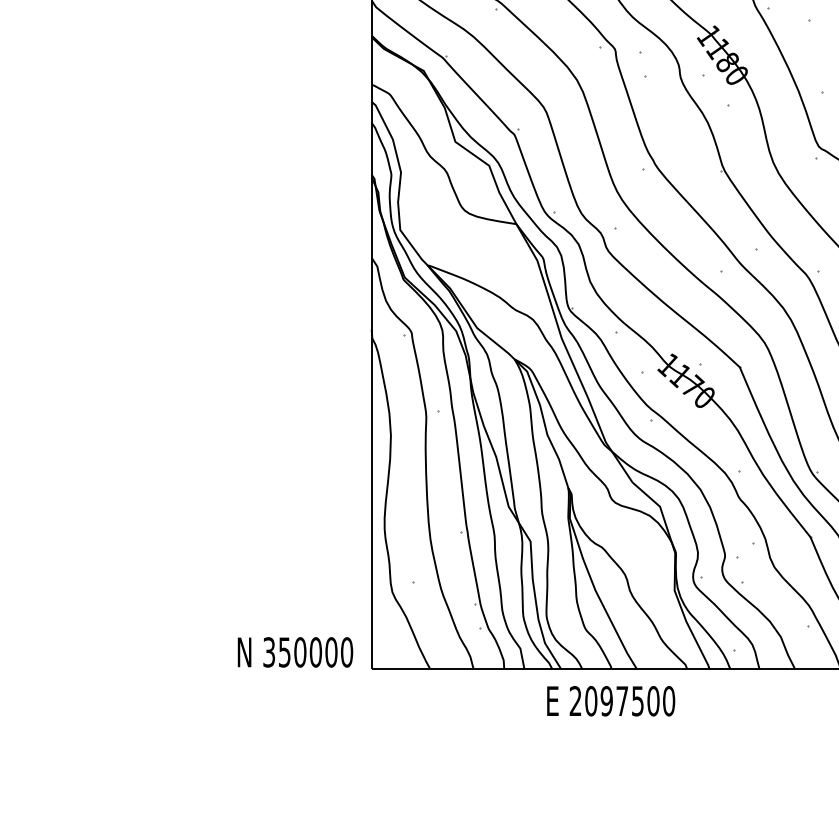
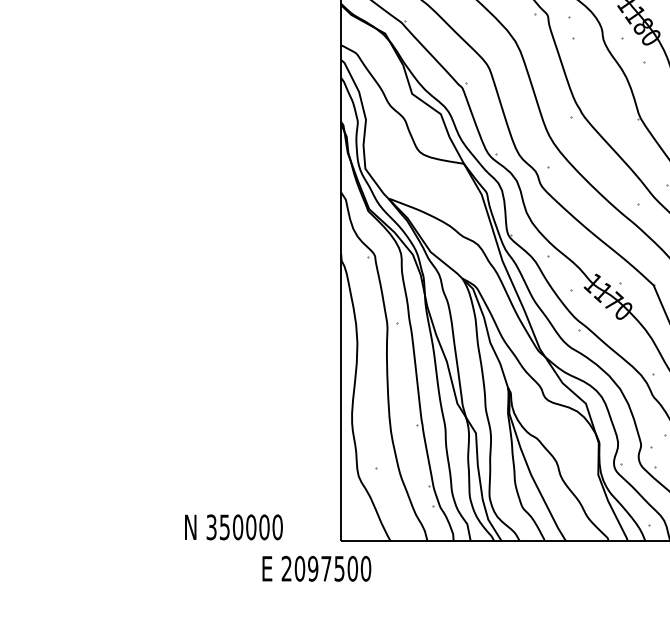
text: (295, 652) -> (233, 527), moved
text: (611, 701) -> (317, 569), moved

